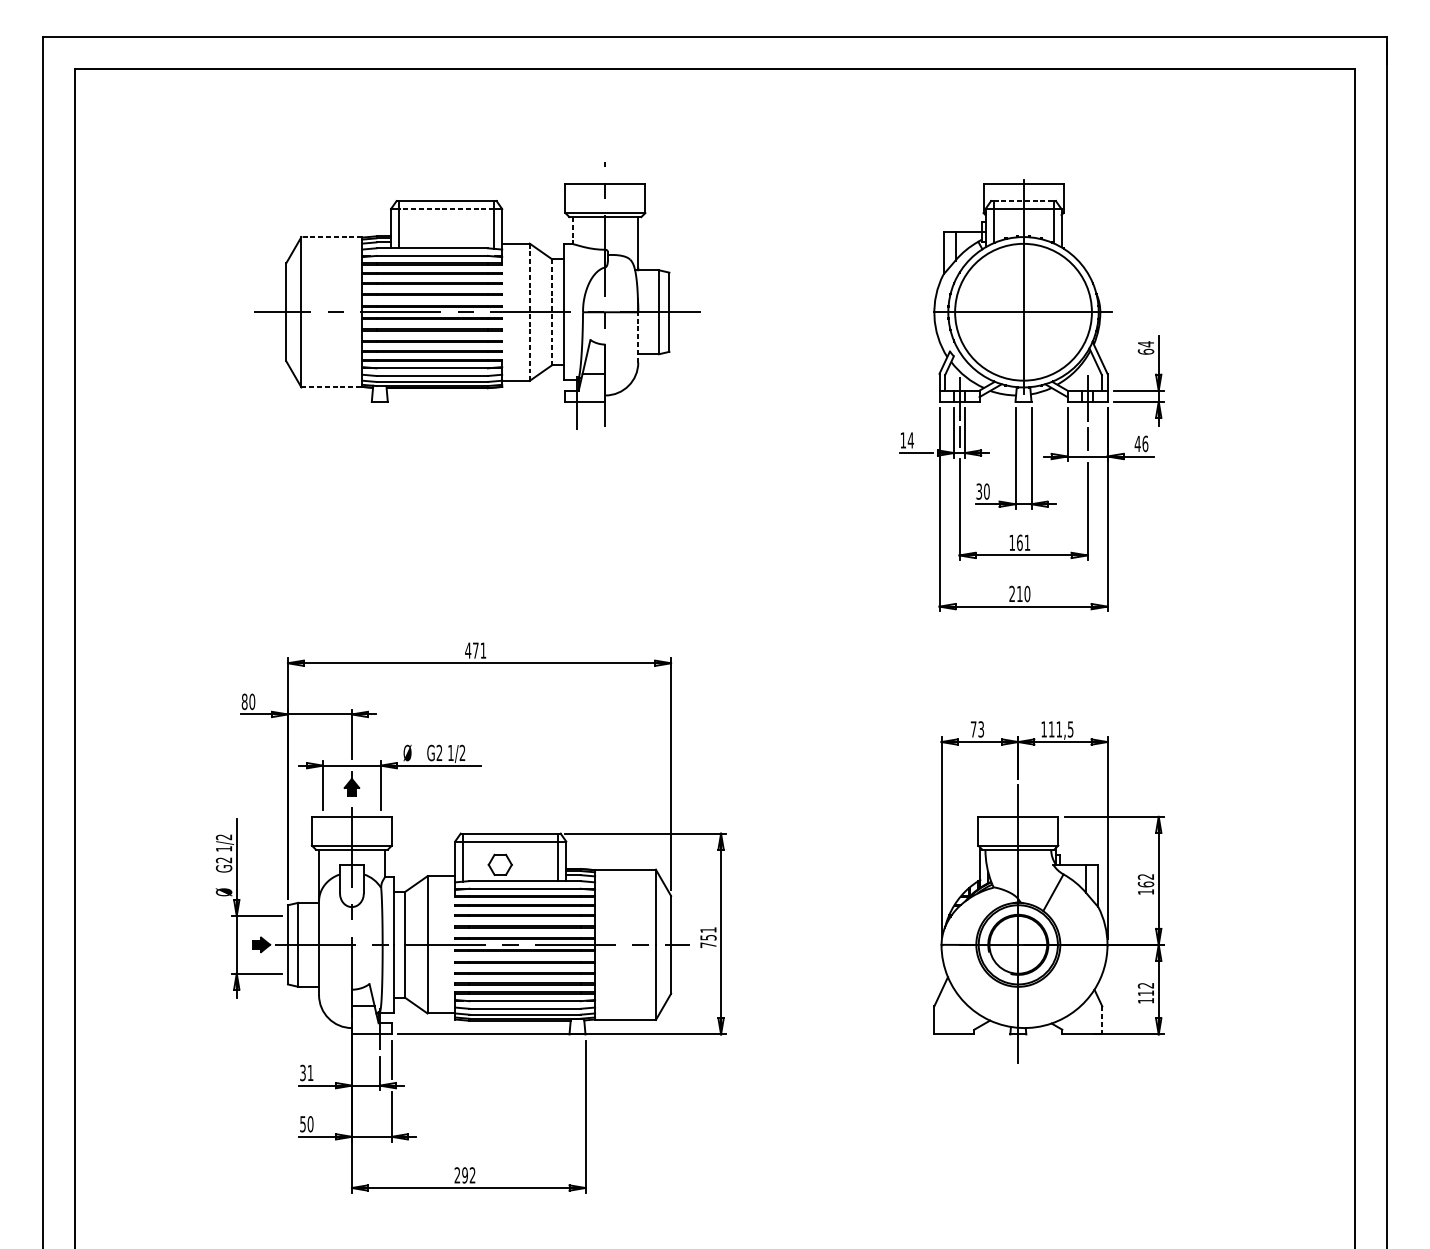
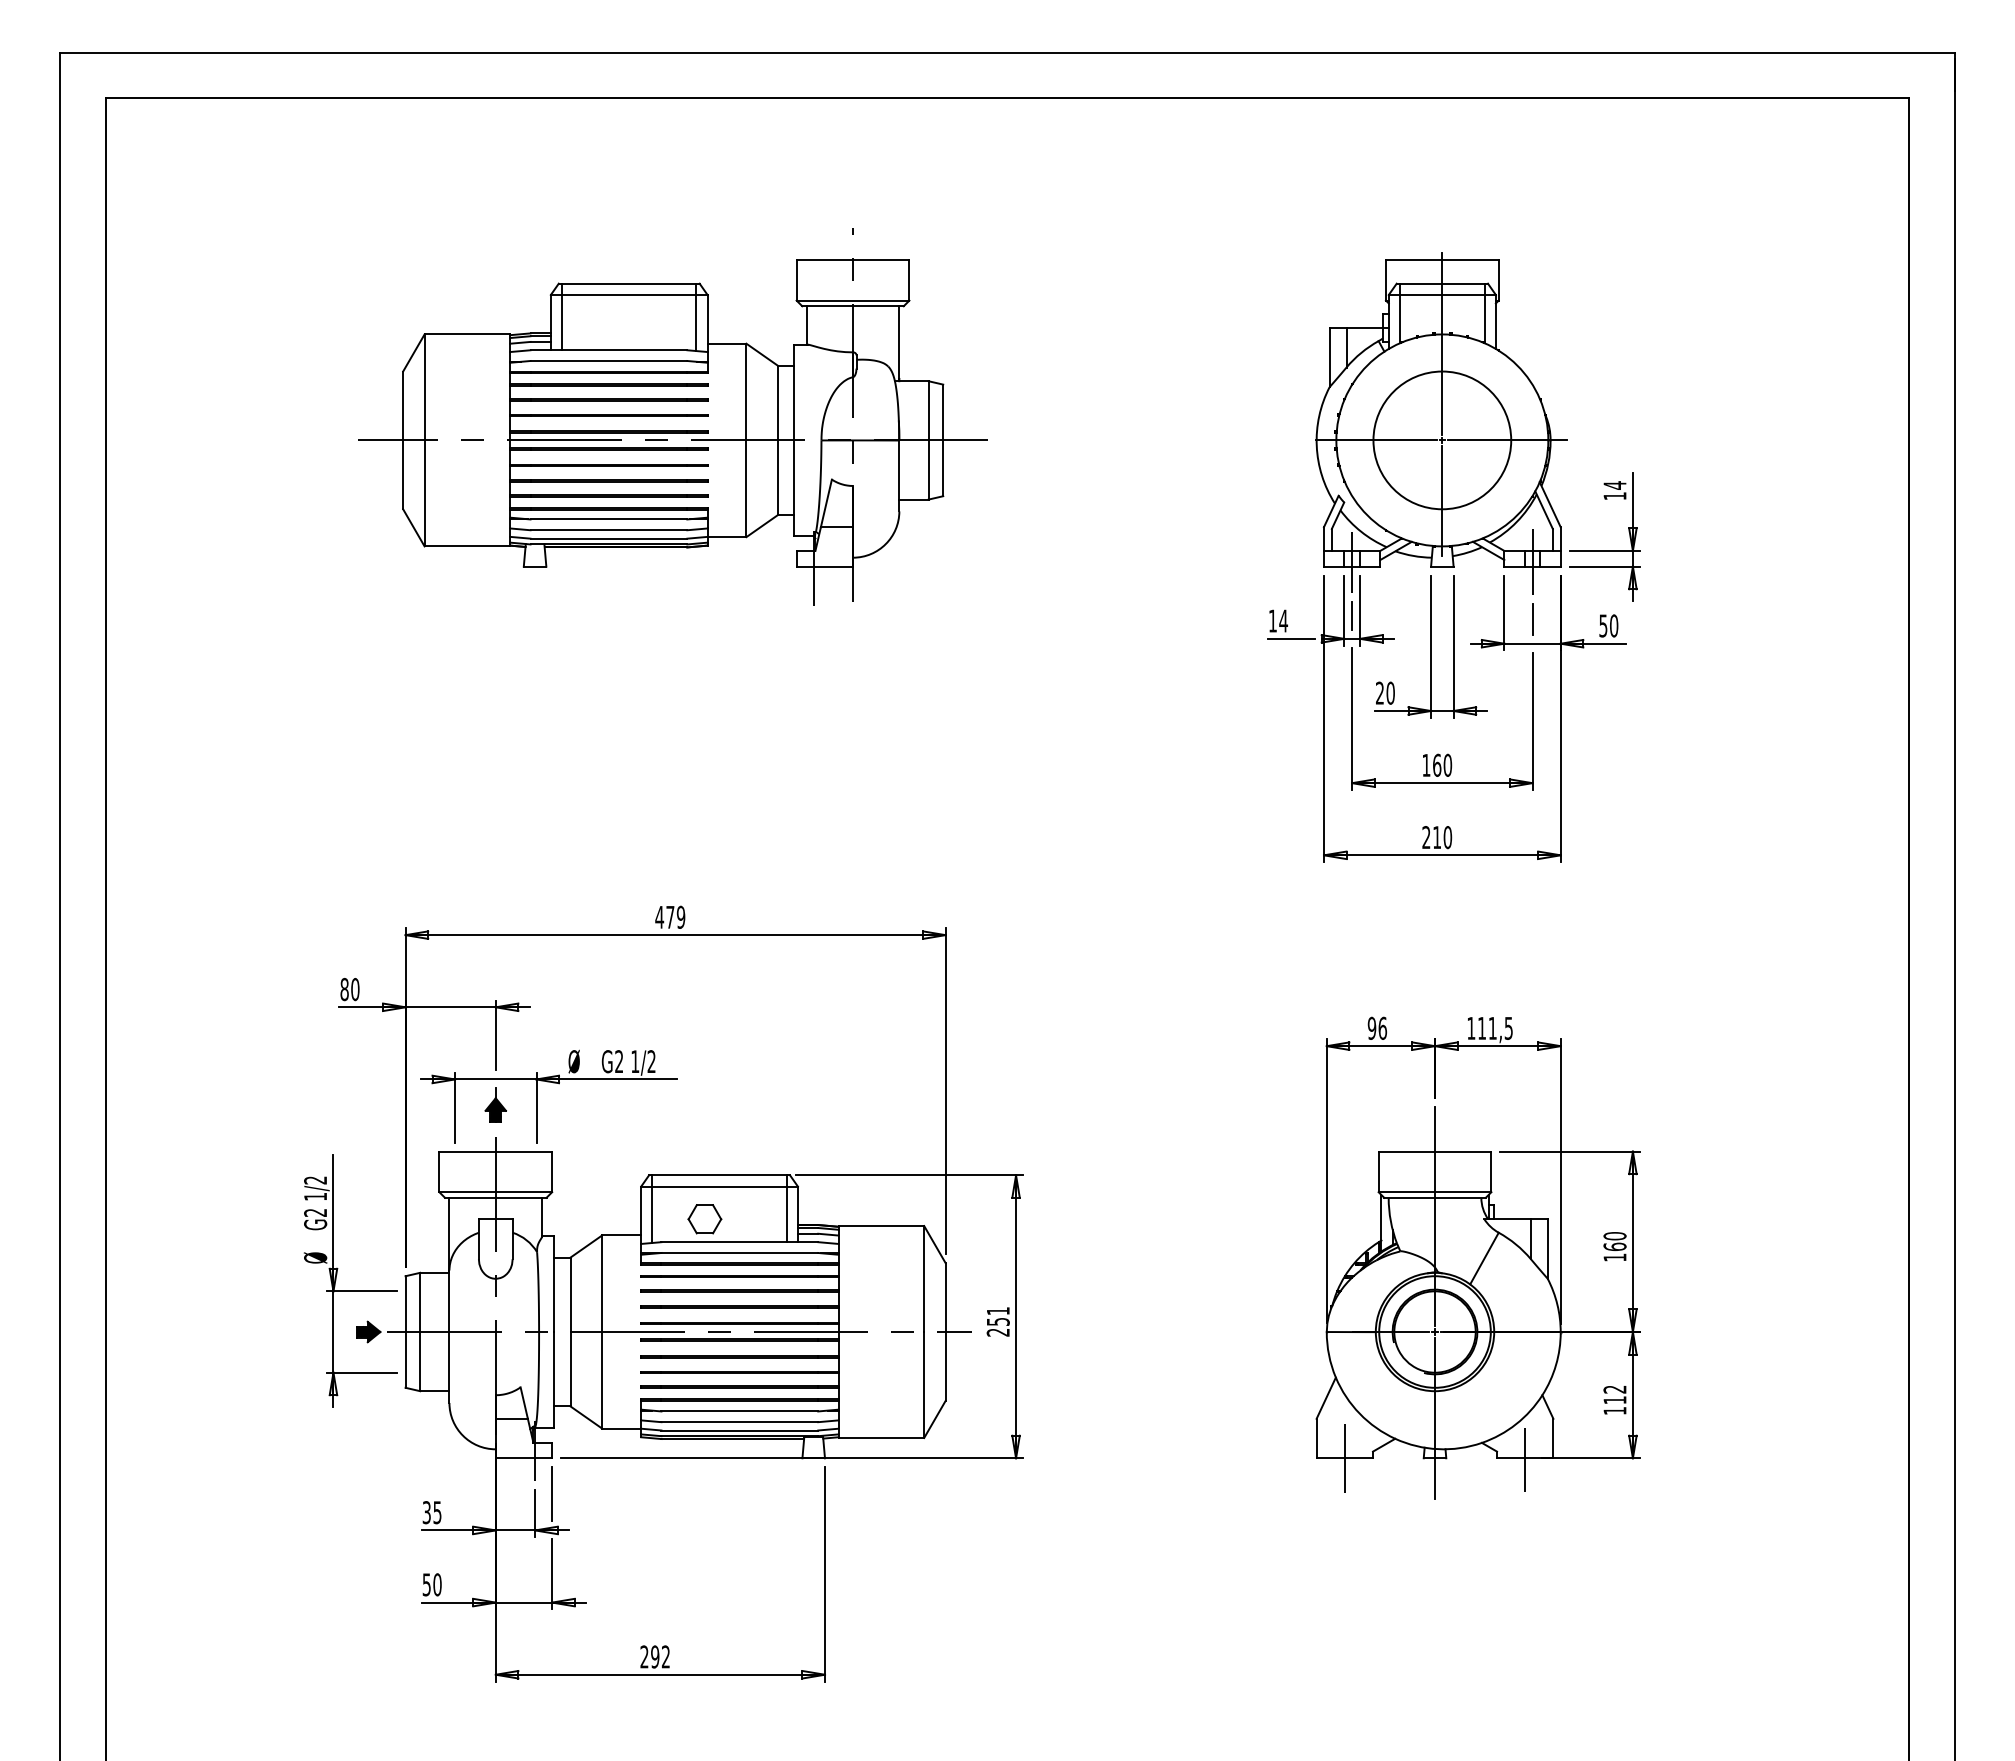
line: (1023, 200) -> (1442, 283), dashed -> solid
line: (446, 208) -> (628, 294), dashed -> solid
line: (572, 230) -> (806, 325), dashed -> solid
line: (331, 237) -> (467, 334), dashed -> solid
line: (529, 312) -> (746, 440), dashed -> solid
line: (552, 312) -> (778, 440), dashed -> solid
circle: (1023, 312) -> (1442, 440), size x0.71
line: (638, 337) -> (899, 475), dashed -> solid
text: (1145, 352) -> (1614, 496), 64 -> 14
line: (331, 387) -> (467, 546), dashed -> solid
text: (1141, 443) -> (1608, 625), 46 -> 50
text: (978, 491) -> (1379, 693), 30 -> 20
text: (1027, 542) -> (1447, 764), 161 -> 160
text: (482, 650) -> (680, 916), 471 -> 479
text: (977, 728) -> (1377, 1027), 73 -> 96
text: (1145, 877) -> (1614, 1236), 162 -> 160
text: (707, 945) -> (997, 1332), 751 -> 251
line: (1102, 1020) -> (1553, 1438), dashed -> solid
line: (954, 1033) -> (1344, 1457), added
line: (1082, 1035) -> (1525, 1459), added
text: (310, 1072) -> (437, 1512), 31 -> 35

